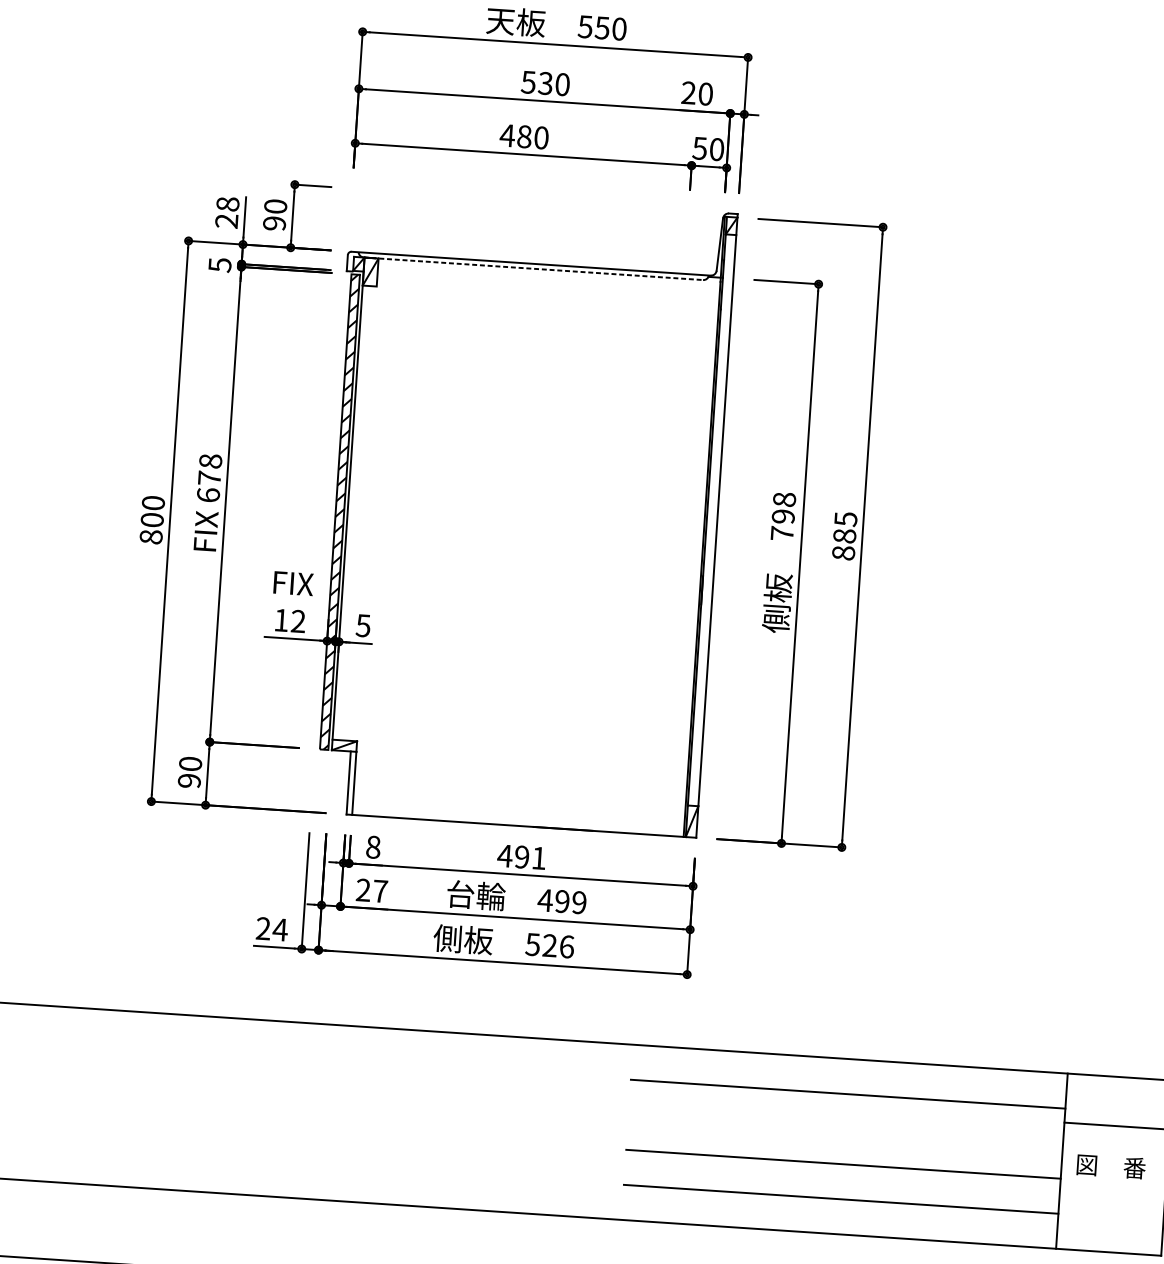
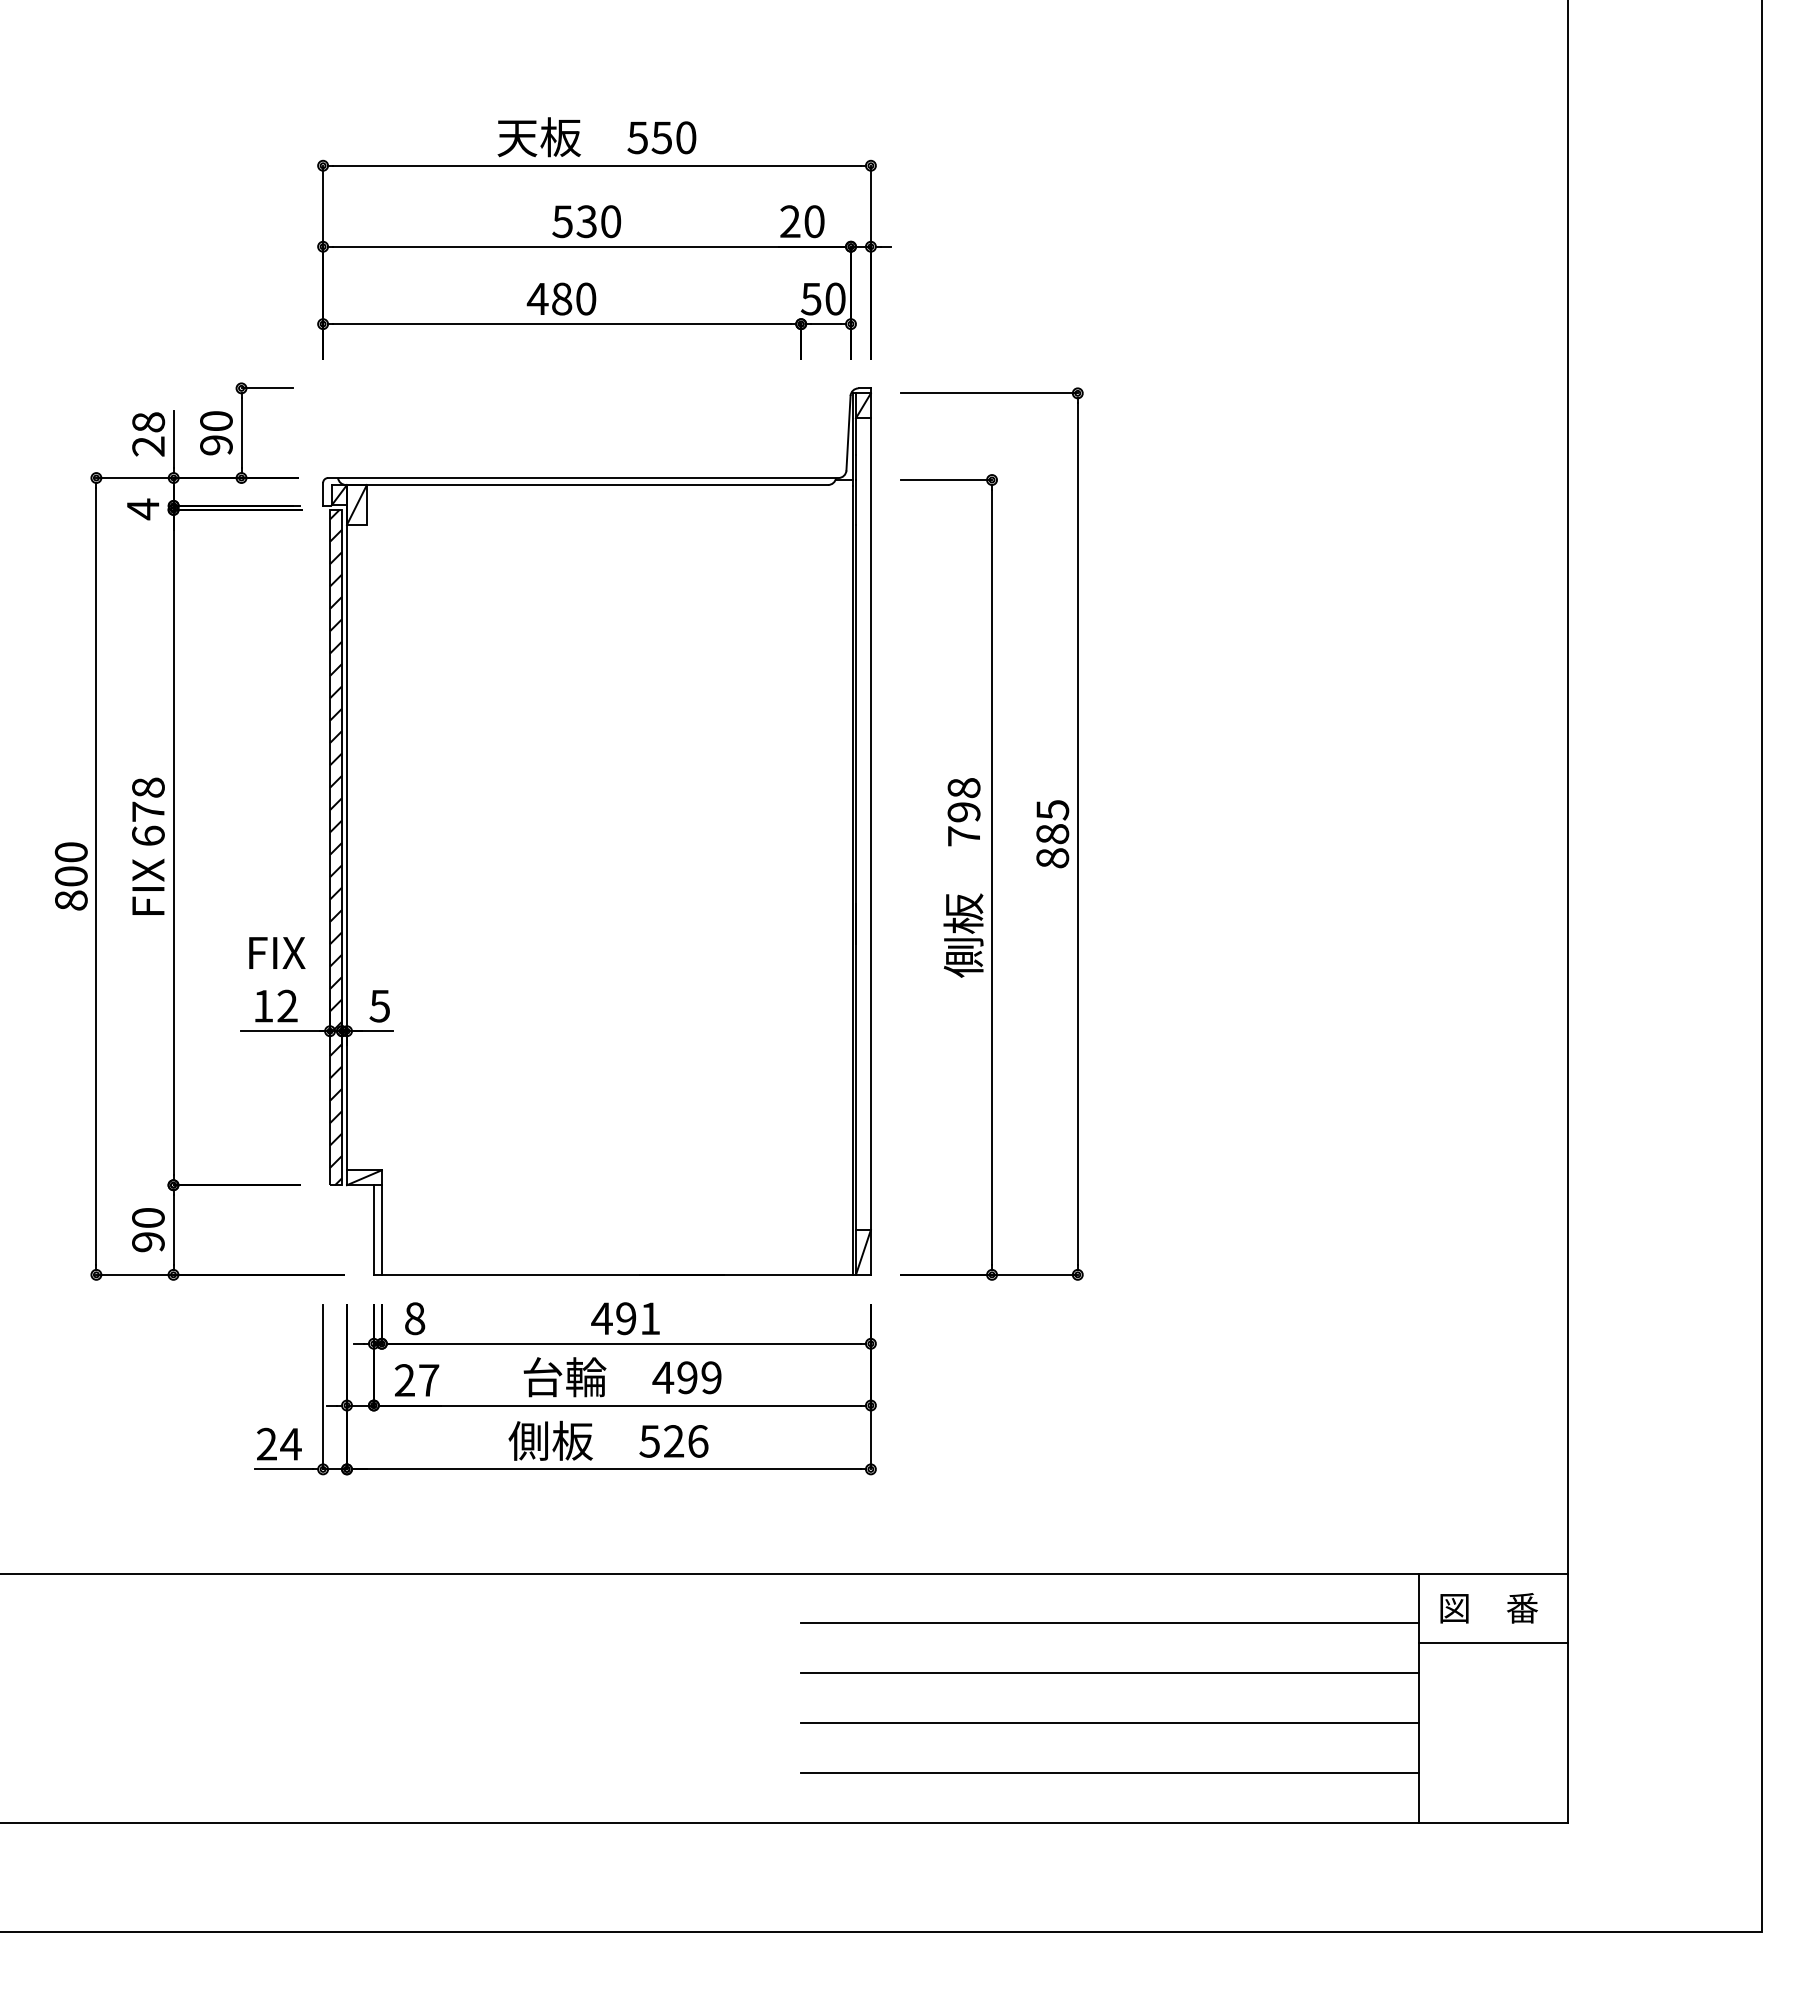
text: (220, 265) -> (143, 509), 5 -> 4
line: (533, 269) -> (587, 485), dashed -> solid
line: (845, 1129) -> (1109, 1673), added
text: (1110, 1166) -> (1488, 1608), moved

